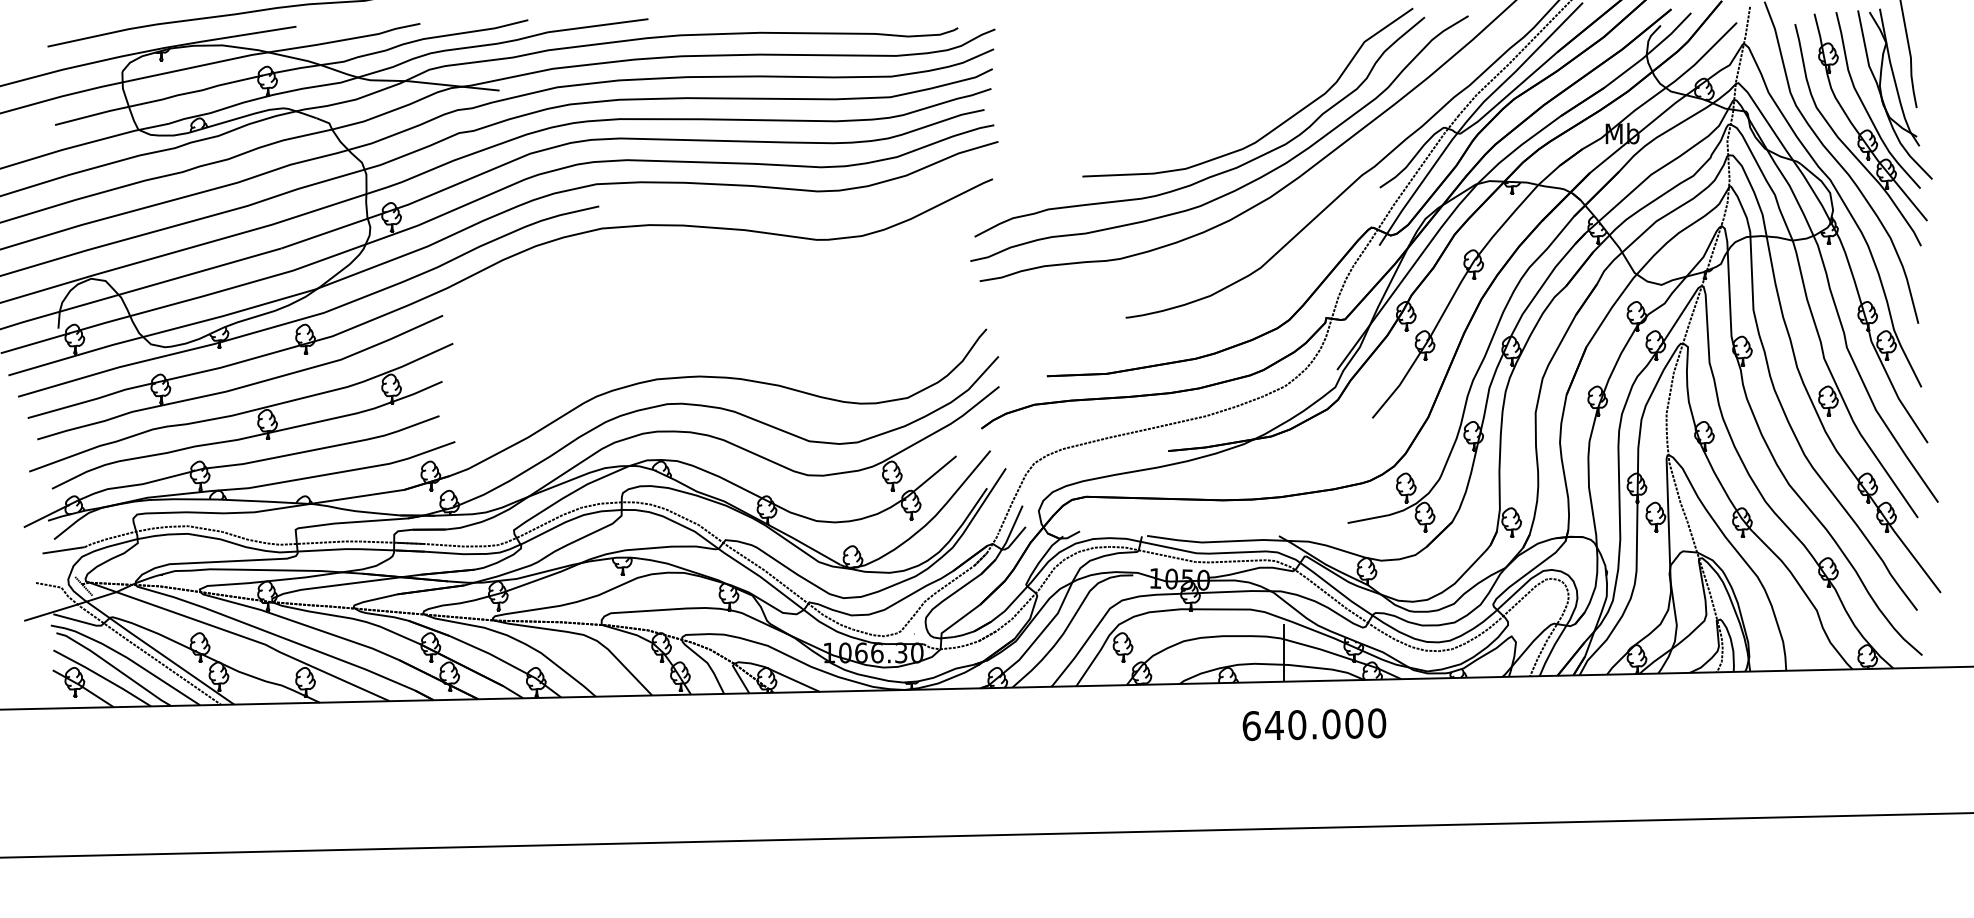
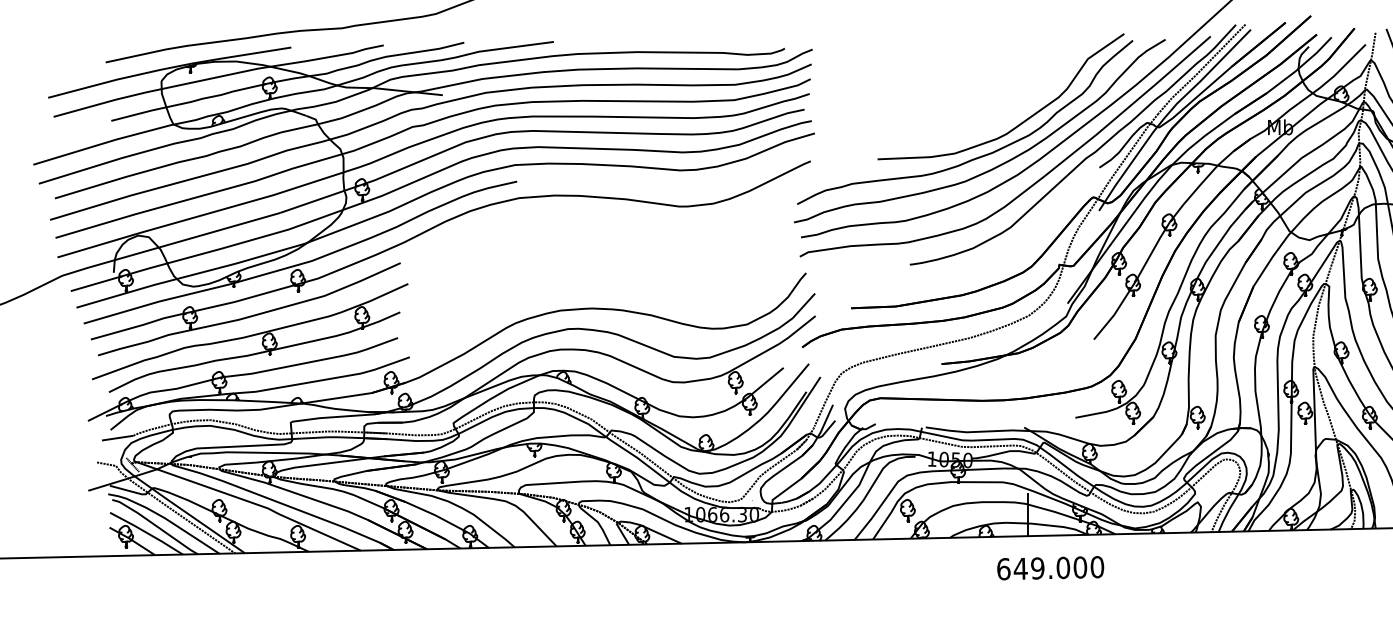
curve: (1293, 207) -> (1035, 182), added
text: (1297, 725) -> (1038, 568), 640.000 -> 649.000

